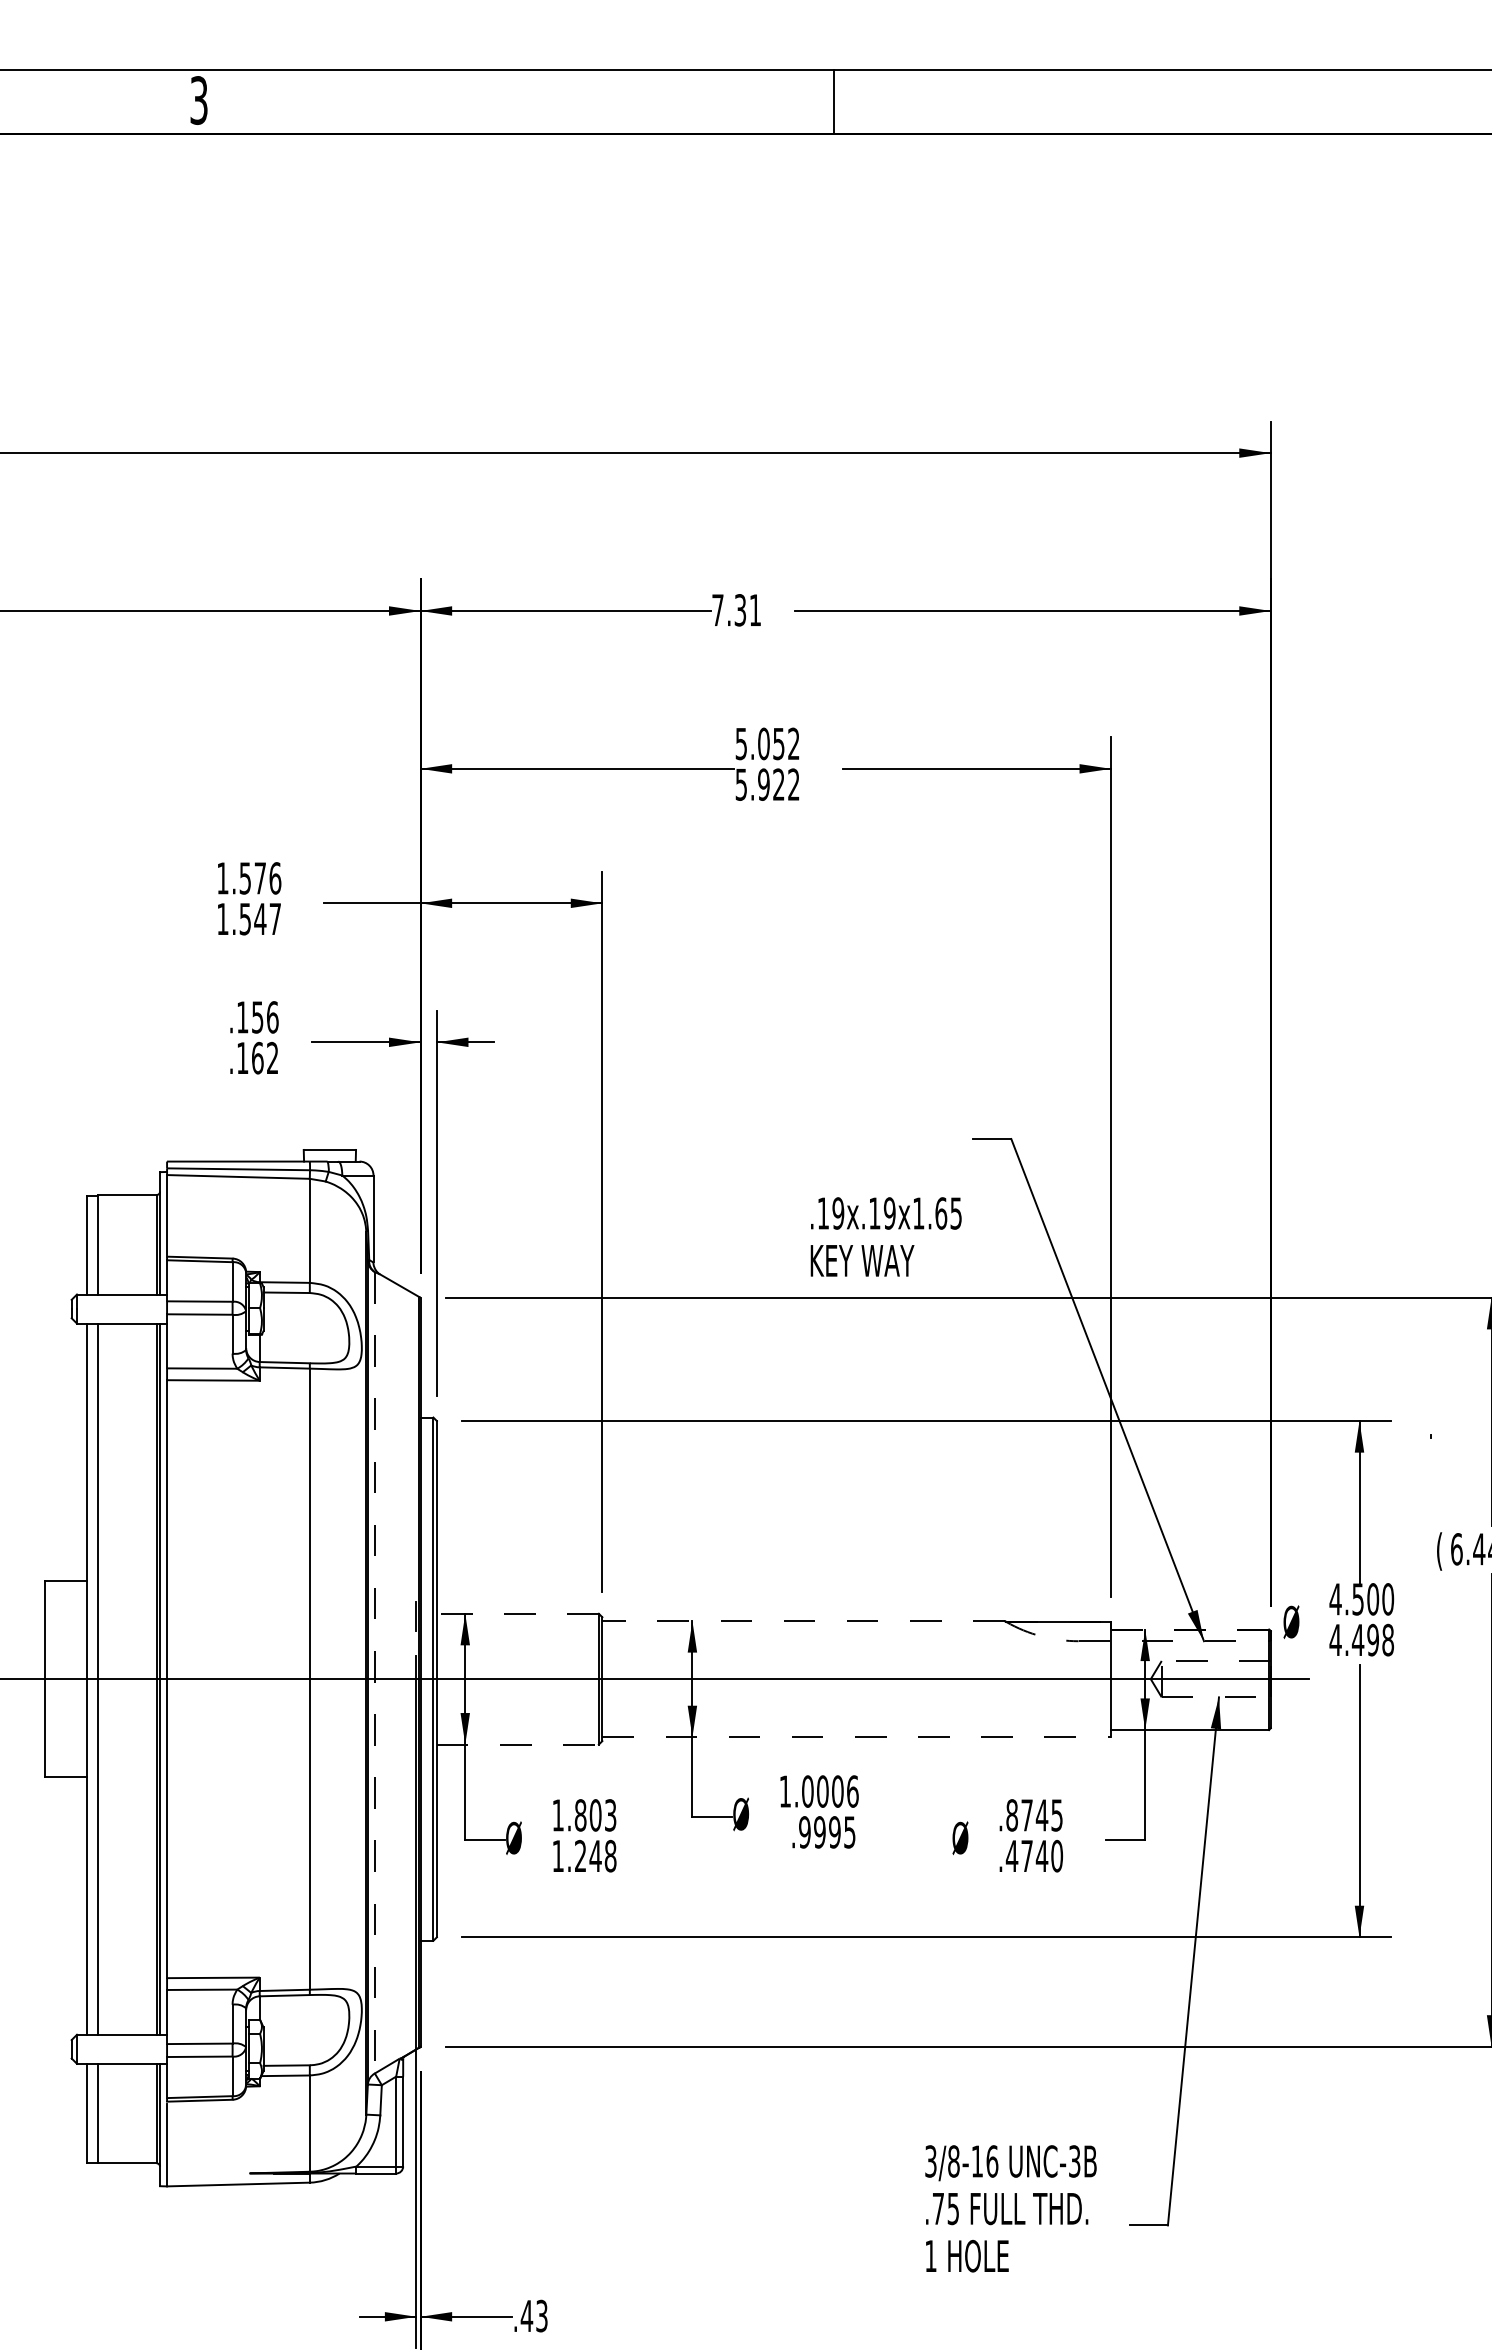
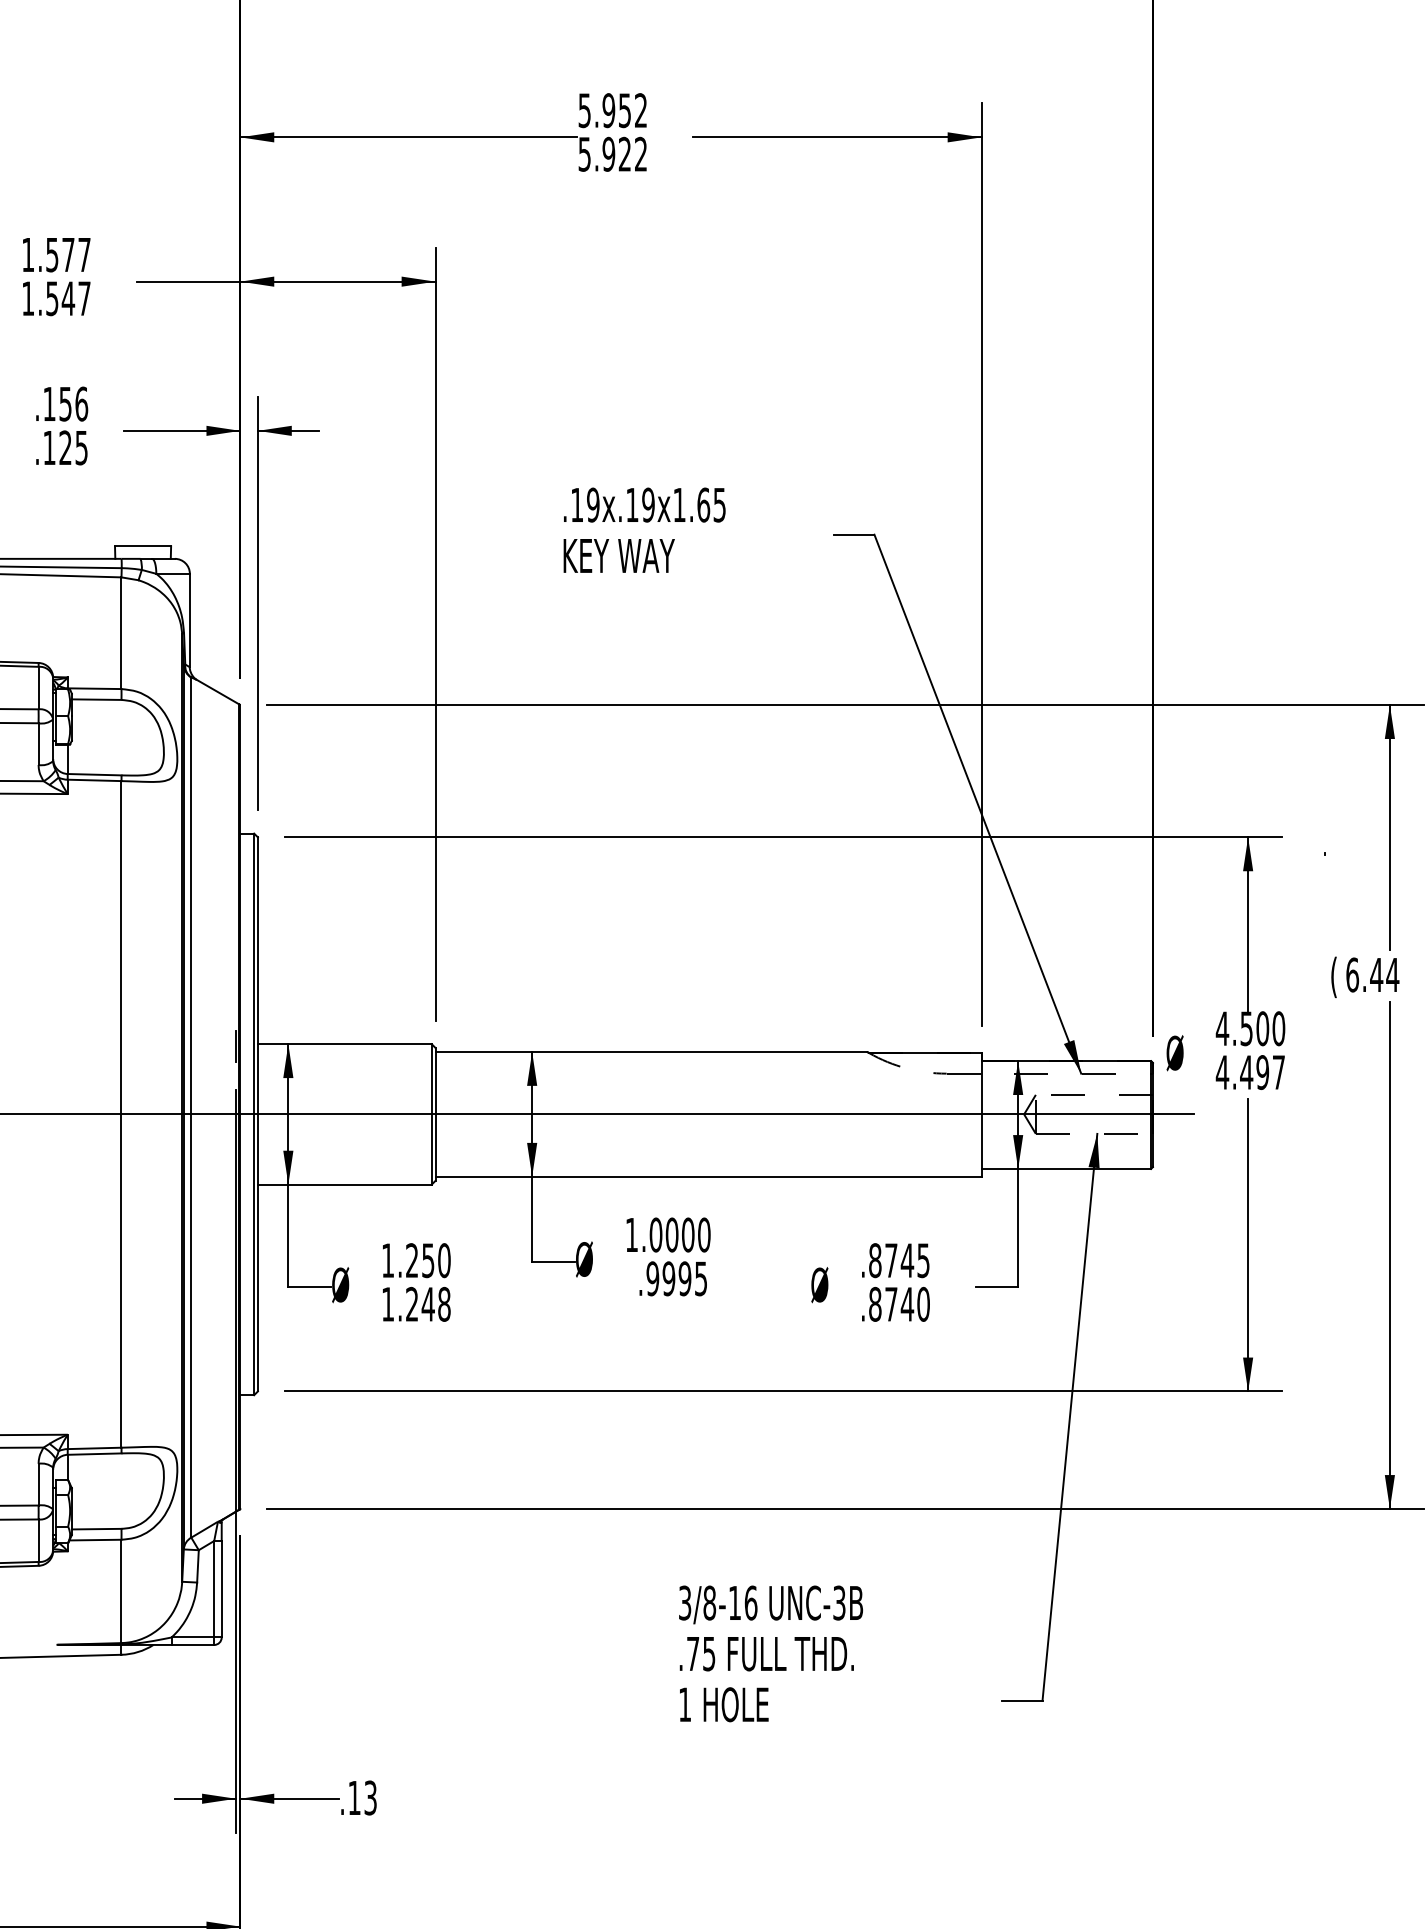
text: (763, 743) -> (608, 110), 5.052 -> 5.952
text: (275, 878) -> (84, 255), 1.576 -> 1.577
text: (265, 1057) -> (73, 447), .162 -> .125
text: (885, 1236) -> (643, 529), moved
line: (517, 1613) -> (344, 1043), dashed -> solid
line: (803, 1621) -> (651, 1052), dashed -> solid
line: (1190, 1629) -> (1066, 1061), dashed -> solid
text: (1387, 1639) -> (1278, 1071), 4.498 -> 4.497
line: (374, 1672) -> (190, 1107), dashed -> solid
line: (857, 1737) -> (709, 1177), dashed -> solid
line: (517, 1744) -> (344, 1184), dashed -> solid
text: (852, 1791) -> (703, 1234), 1.0006 -> 1.0000
text: (595, 1815) -> (428, 1260), 1.803 -> 1.250
text: (1011, 1855) -> (874, 1303), .4740 -> .8740
text: (1010, 2208) -> (770, 1653), moved
text: (526, 2315) -> (354, 1797), .43 -> .13

